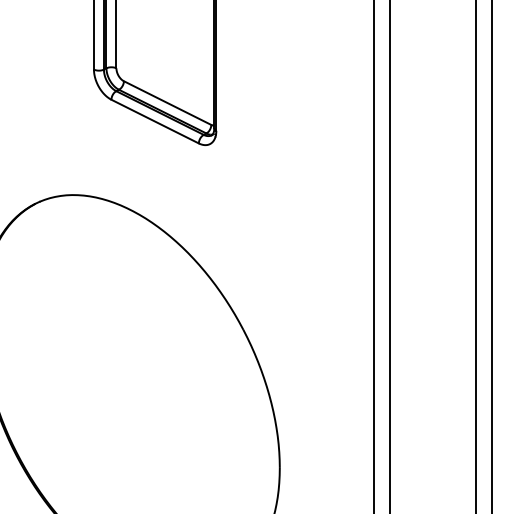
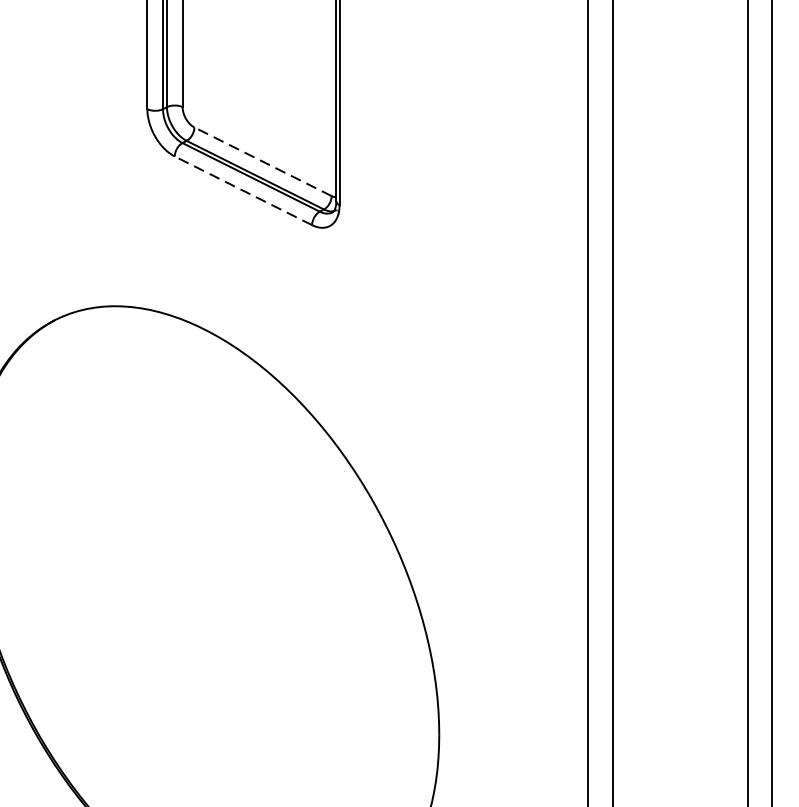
line: (167, 103) -> (262, 162), solid -> dashed
line: (155, 121) -> (244, 190), solid -> dashed

